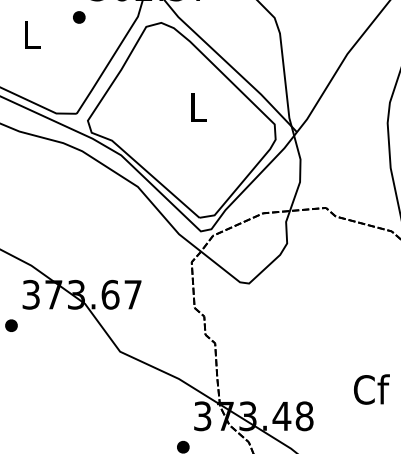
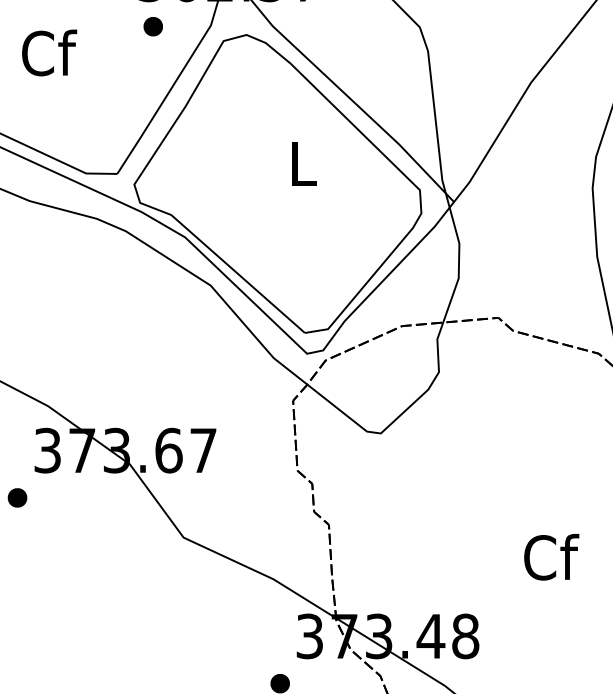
part: (79, 17) -> (153, 26), moved
text: (32, 34) -> (49, 52), L -> Cf
text: (371, 389) -> (551, 557), moved

